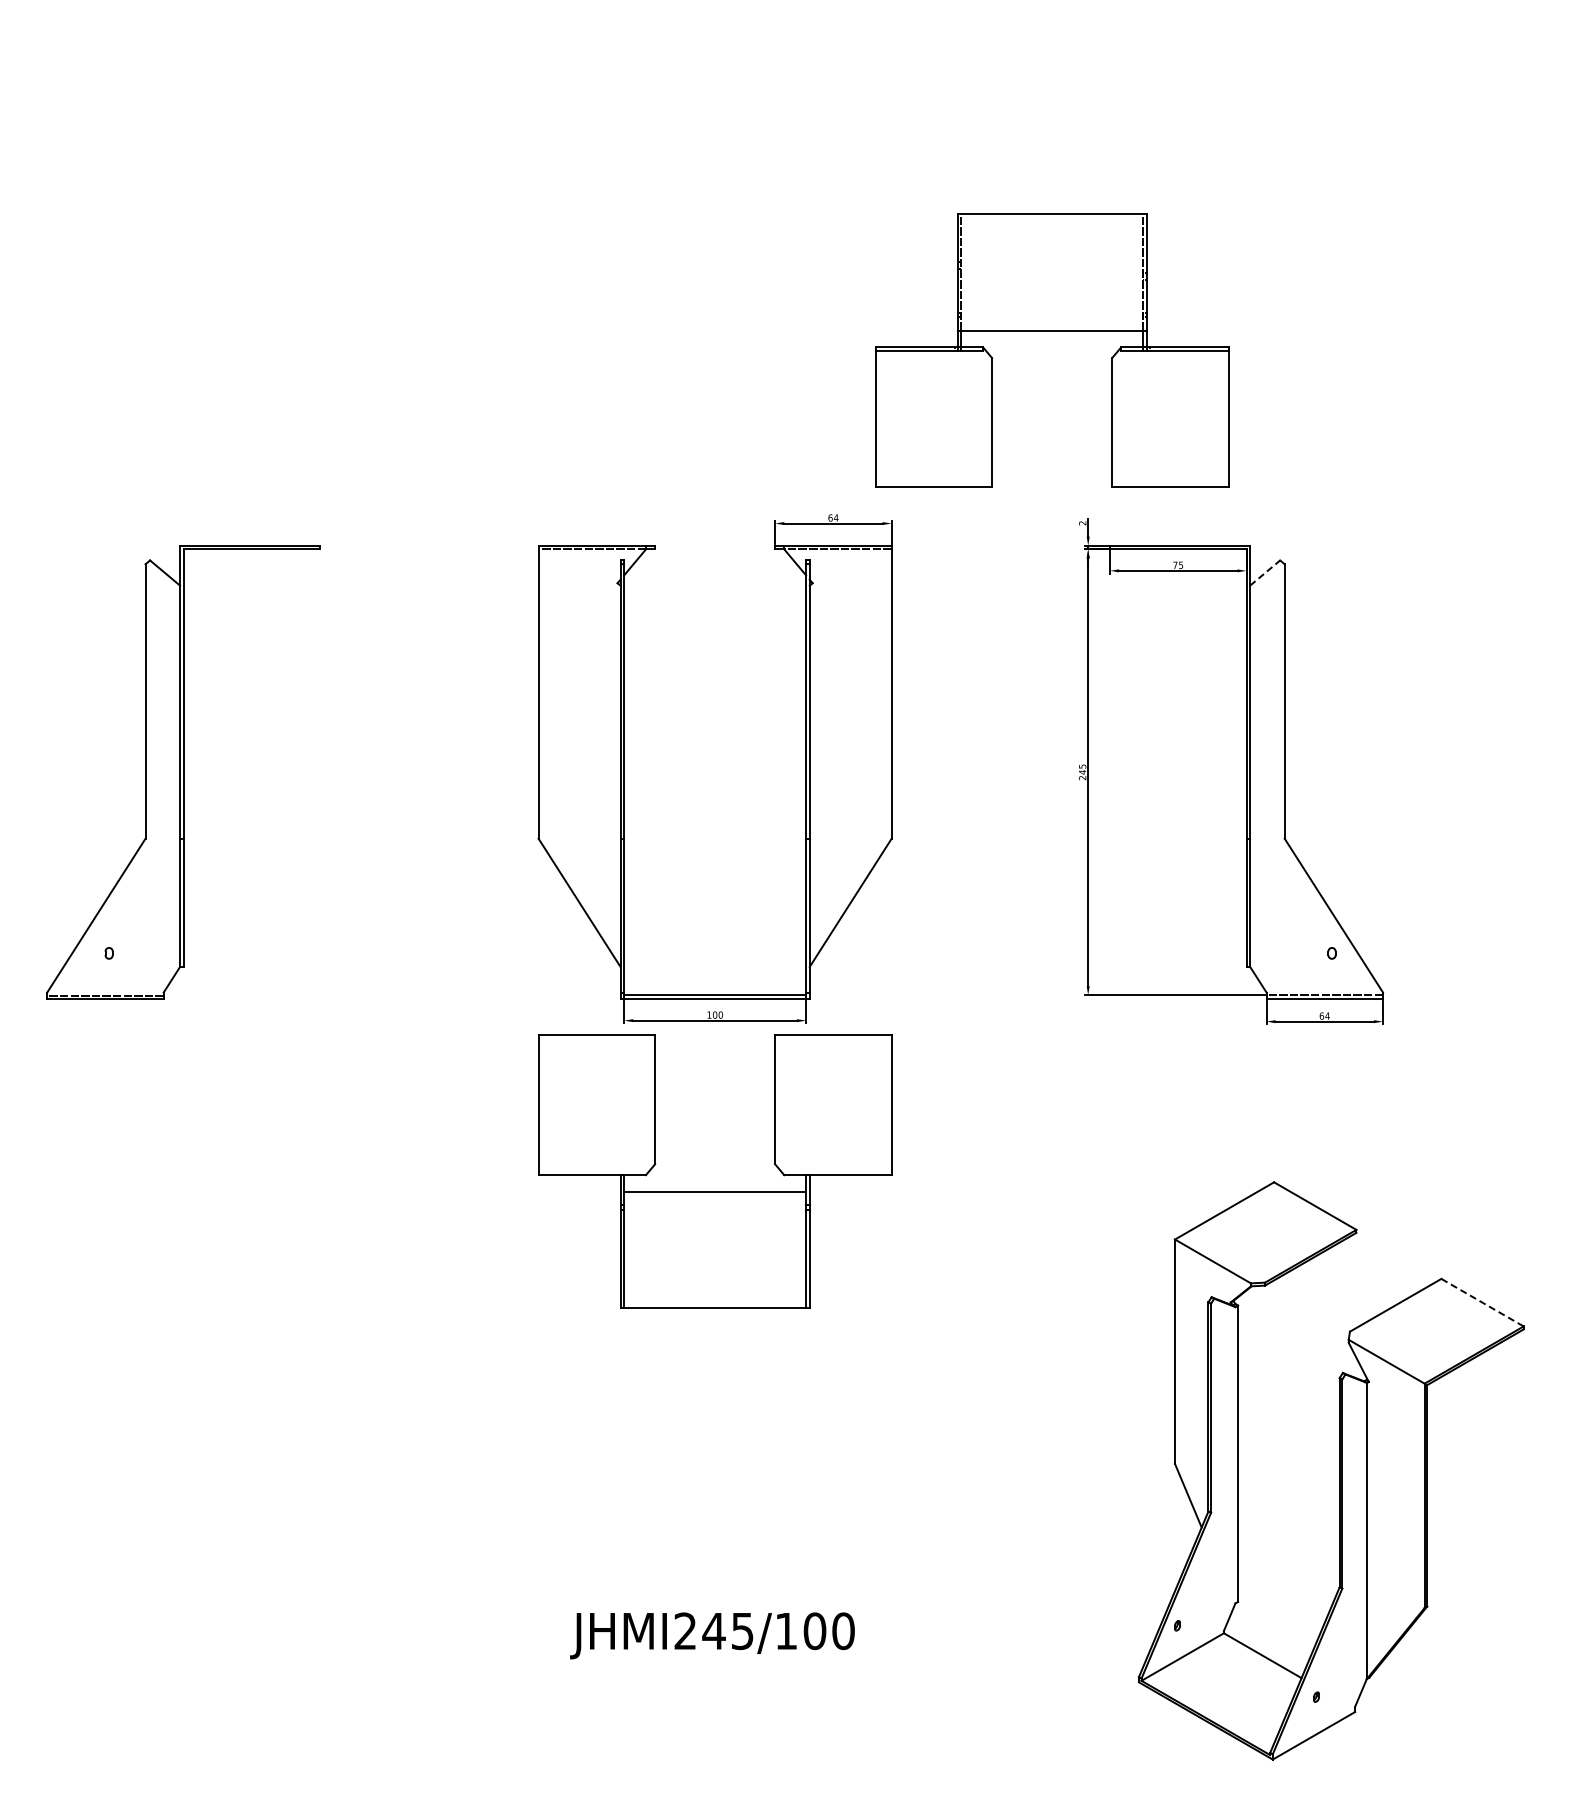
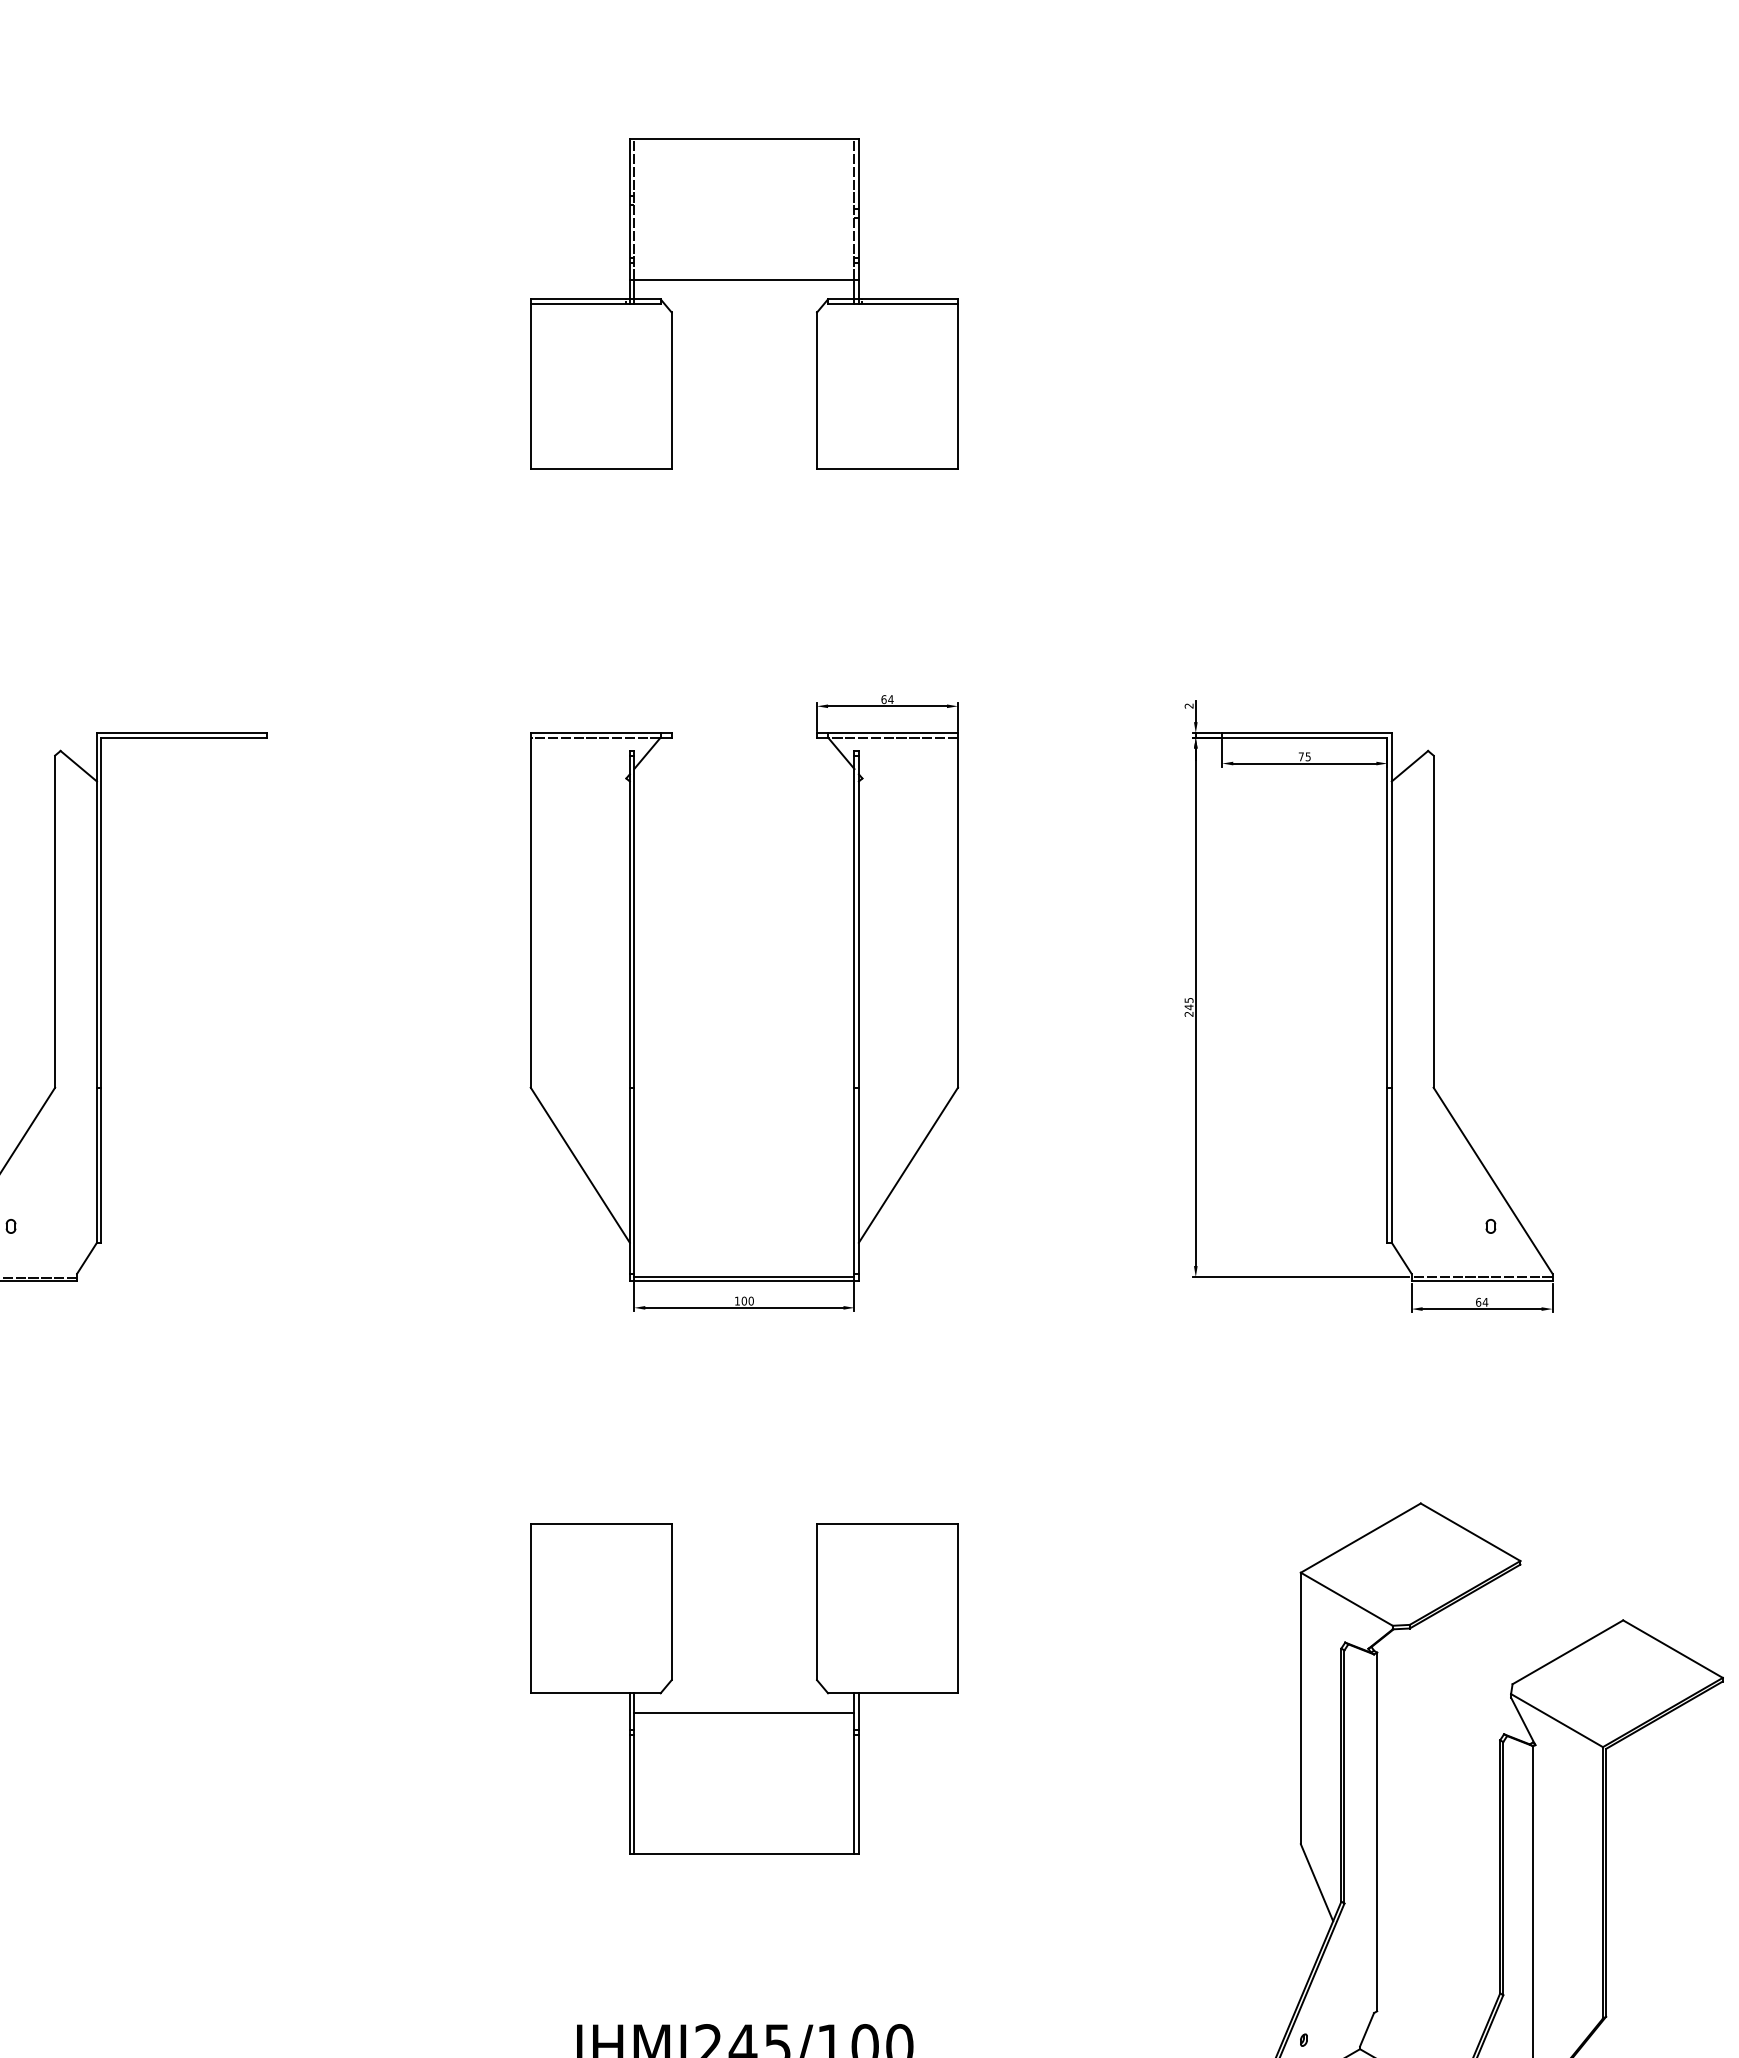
part: (1052, 331) -> (744, 280), moved
line: (1265, 573) -> (1410, 766), dashed -> solid
part: (715, 1191) -> (744, 1713), moved
line: (1482, 1302) -> (1672, 1648), dashed -> solid

